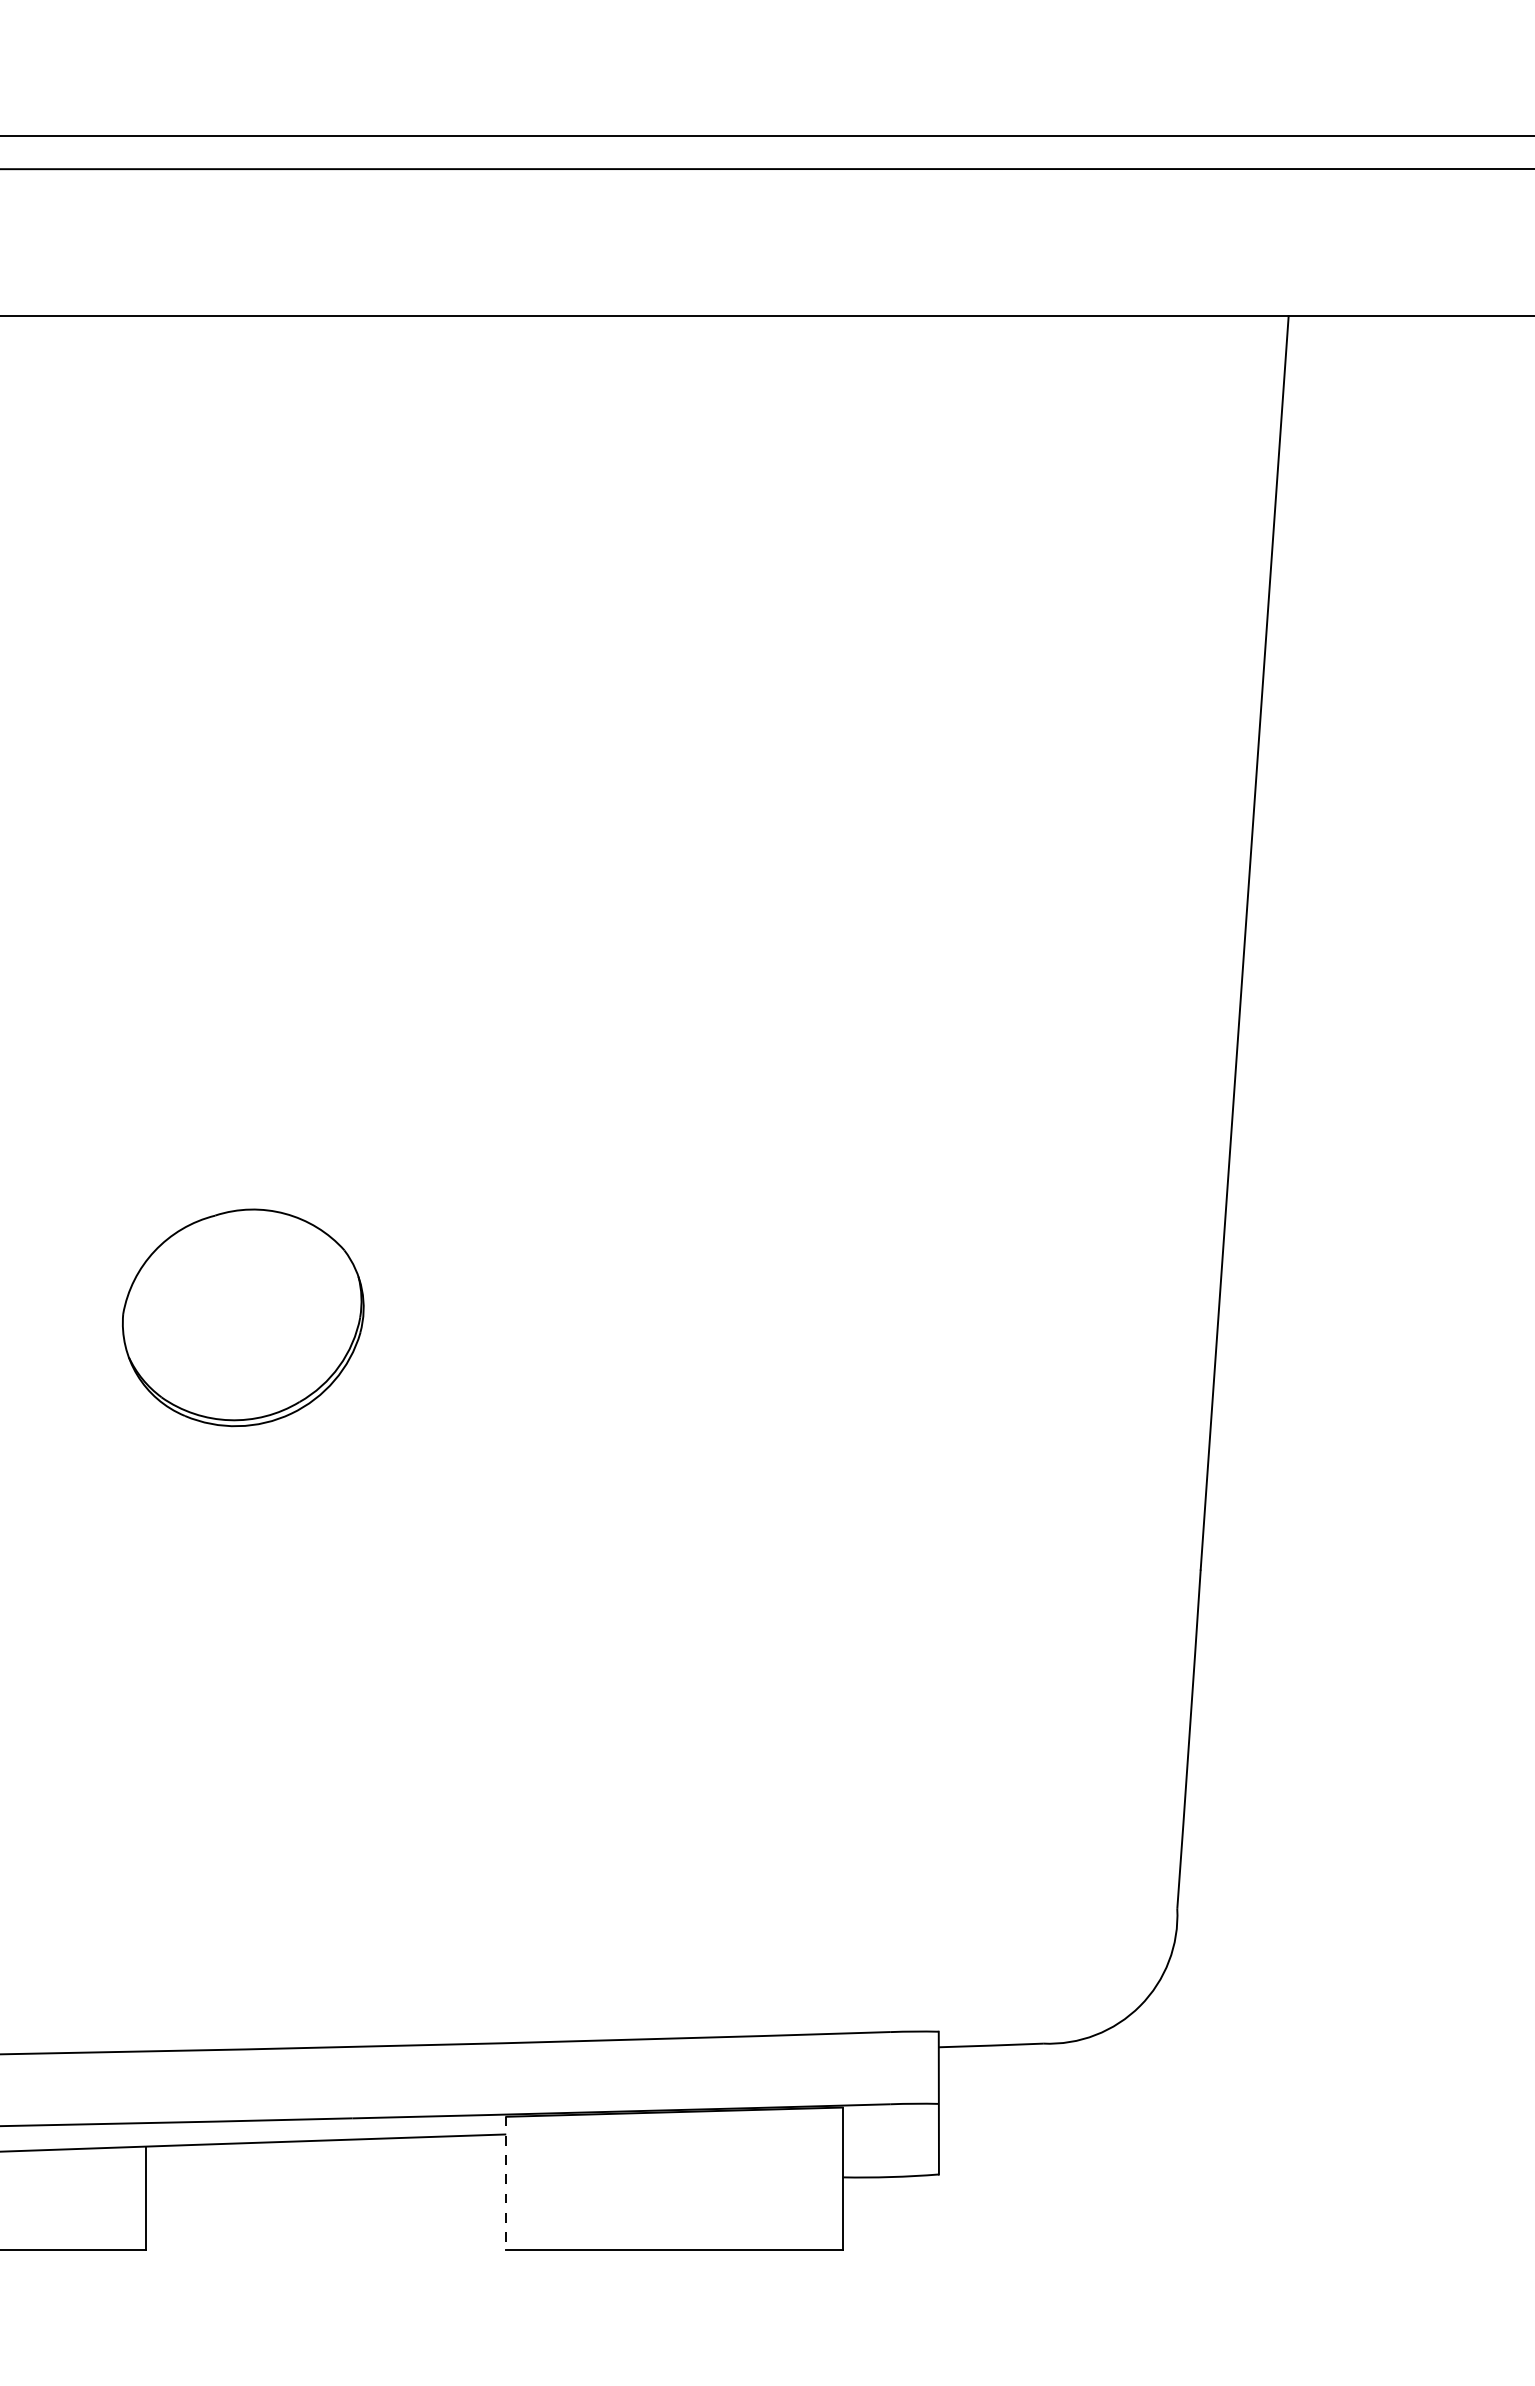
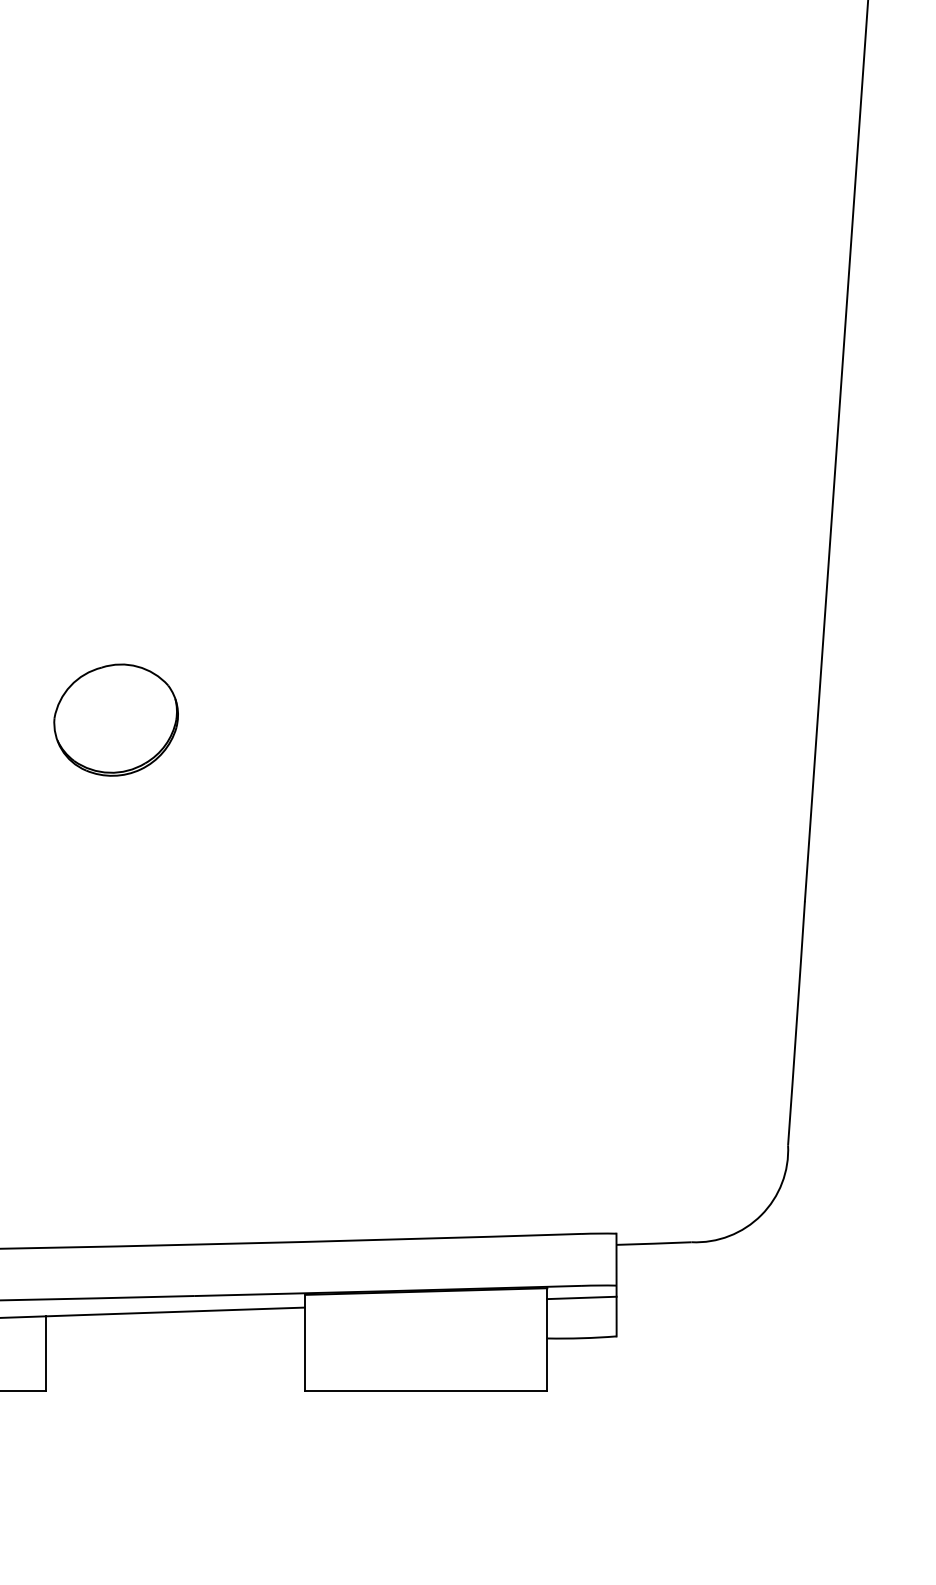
part: (243, 1317) -> (116, 719), size x0.71
line: (890, 2120) -> (581, 1297), added
line: (506, 2183) -> (305, 1342), dashed -> solid

